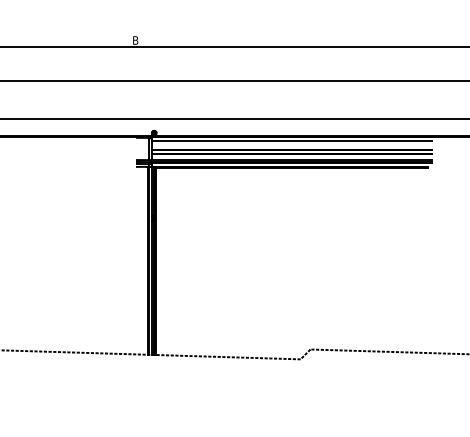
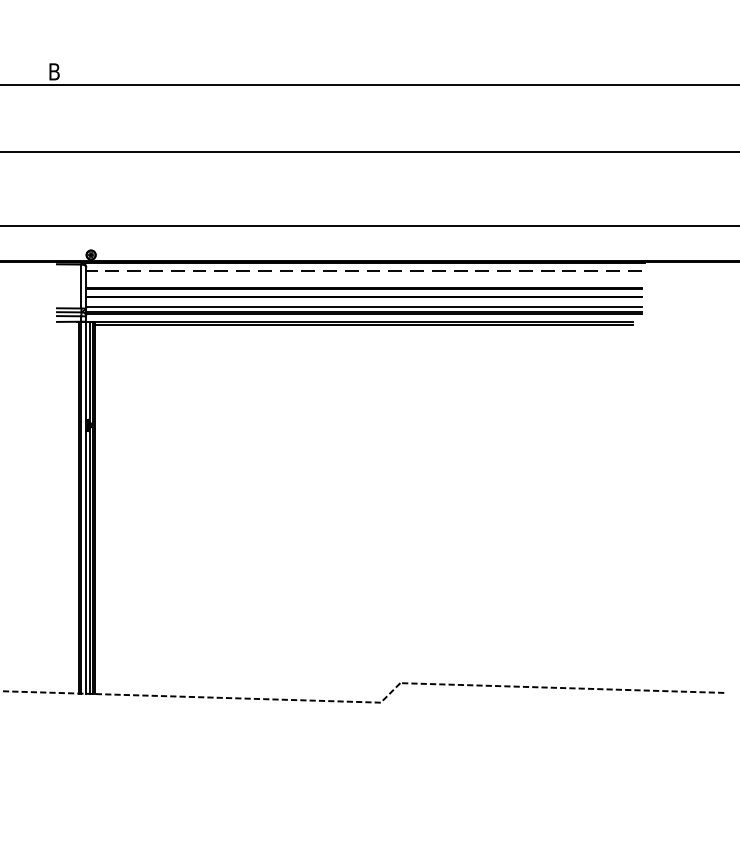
line: (291, 141) -> (362, 271), solid -> dashed

